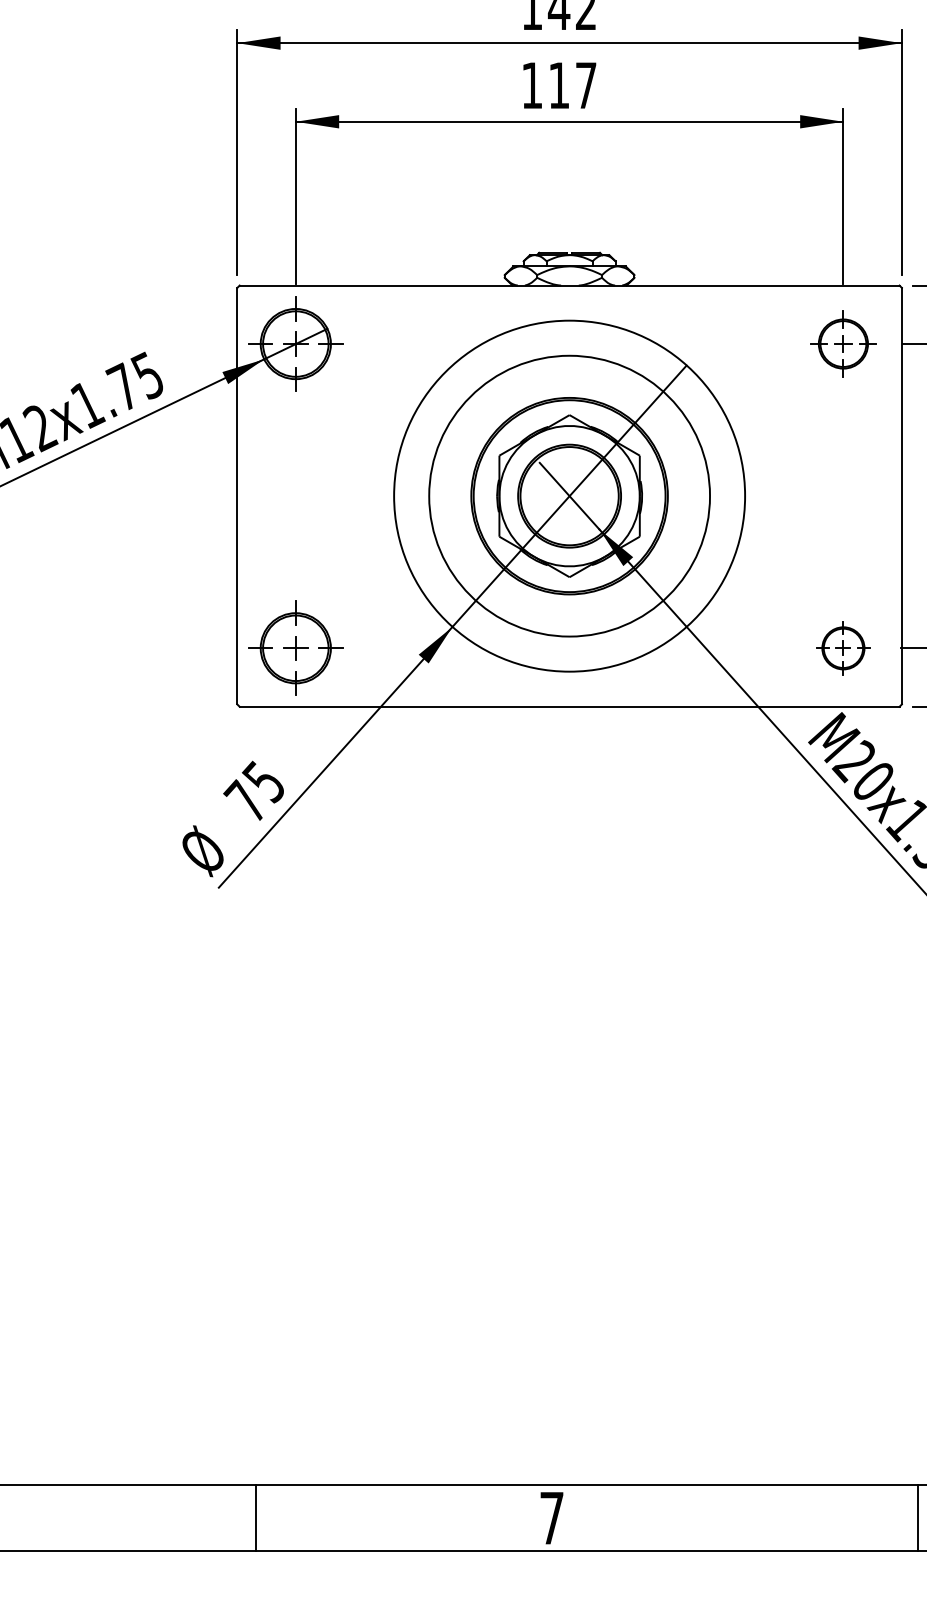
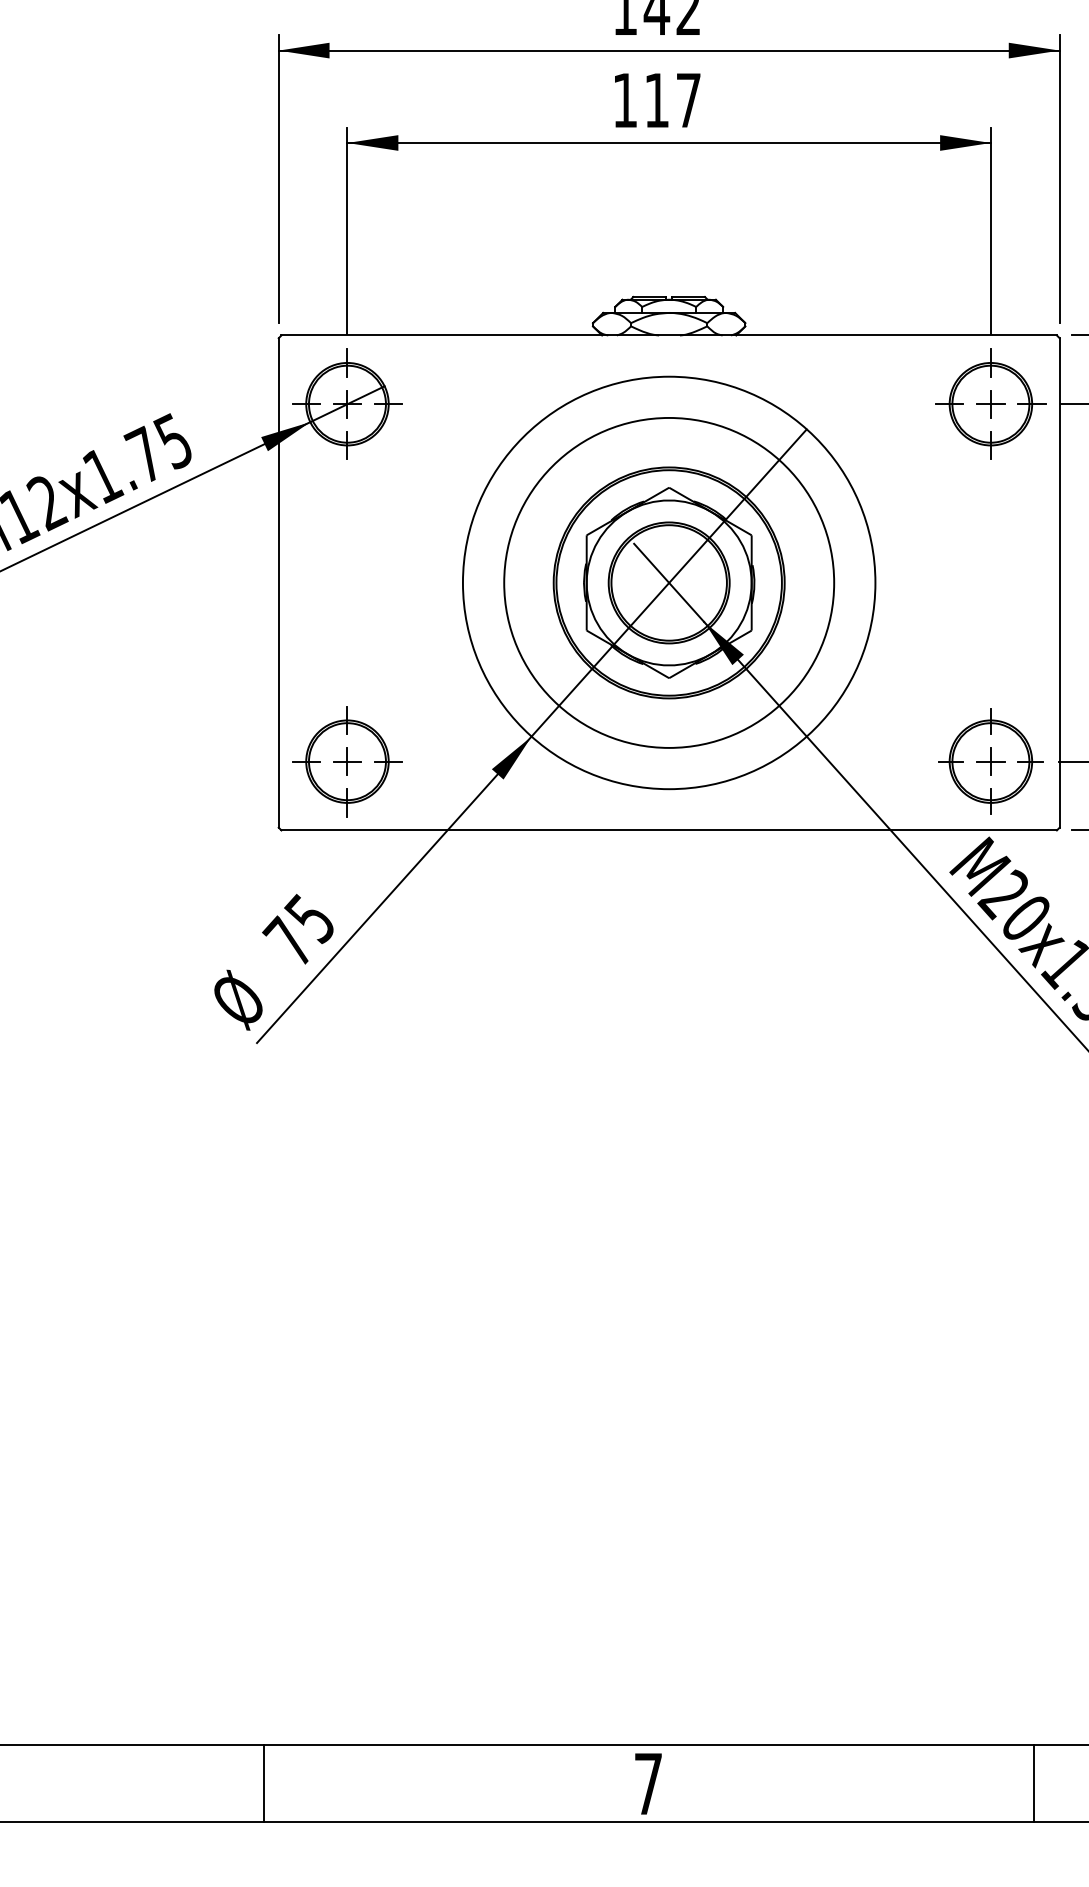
part: (843, 343) -> (991, 403), size x1.43
part: (843, 648) -> (991, 761), size x1.67
line: (256, 1517) -> (264, 1783), moved
line: (918, 1517) -> (1034, 1783), moved

